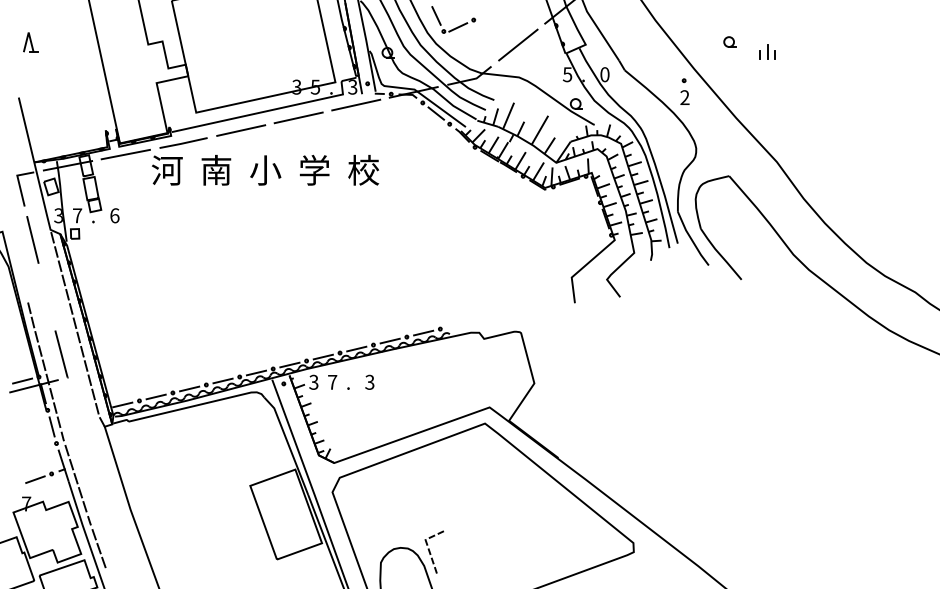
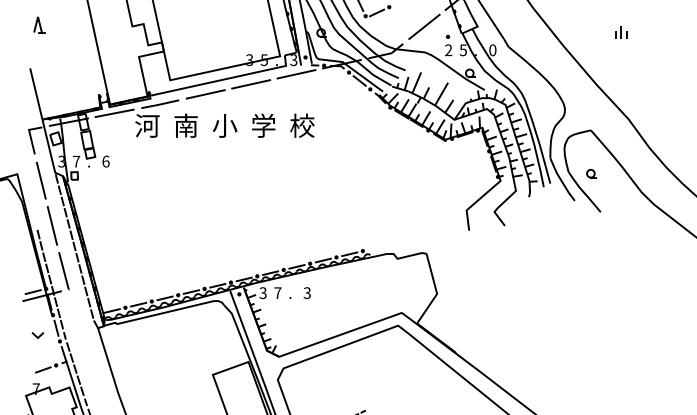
part: (729, 41) -> (591, 173), moved
part: (684, 91) -> (448, 45), moved
line: (46, 297) -> (52, 226), added
line: (27, 436) -> (37, 335), added

